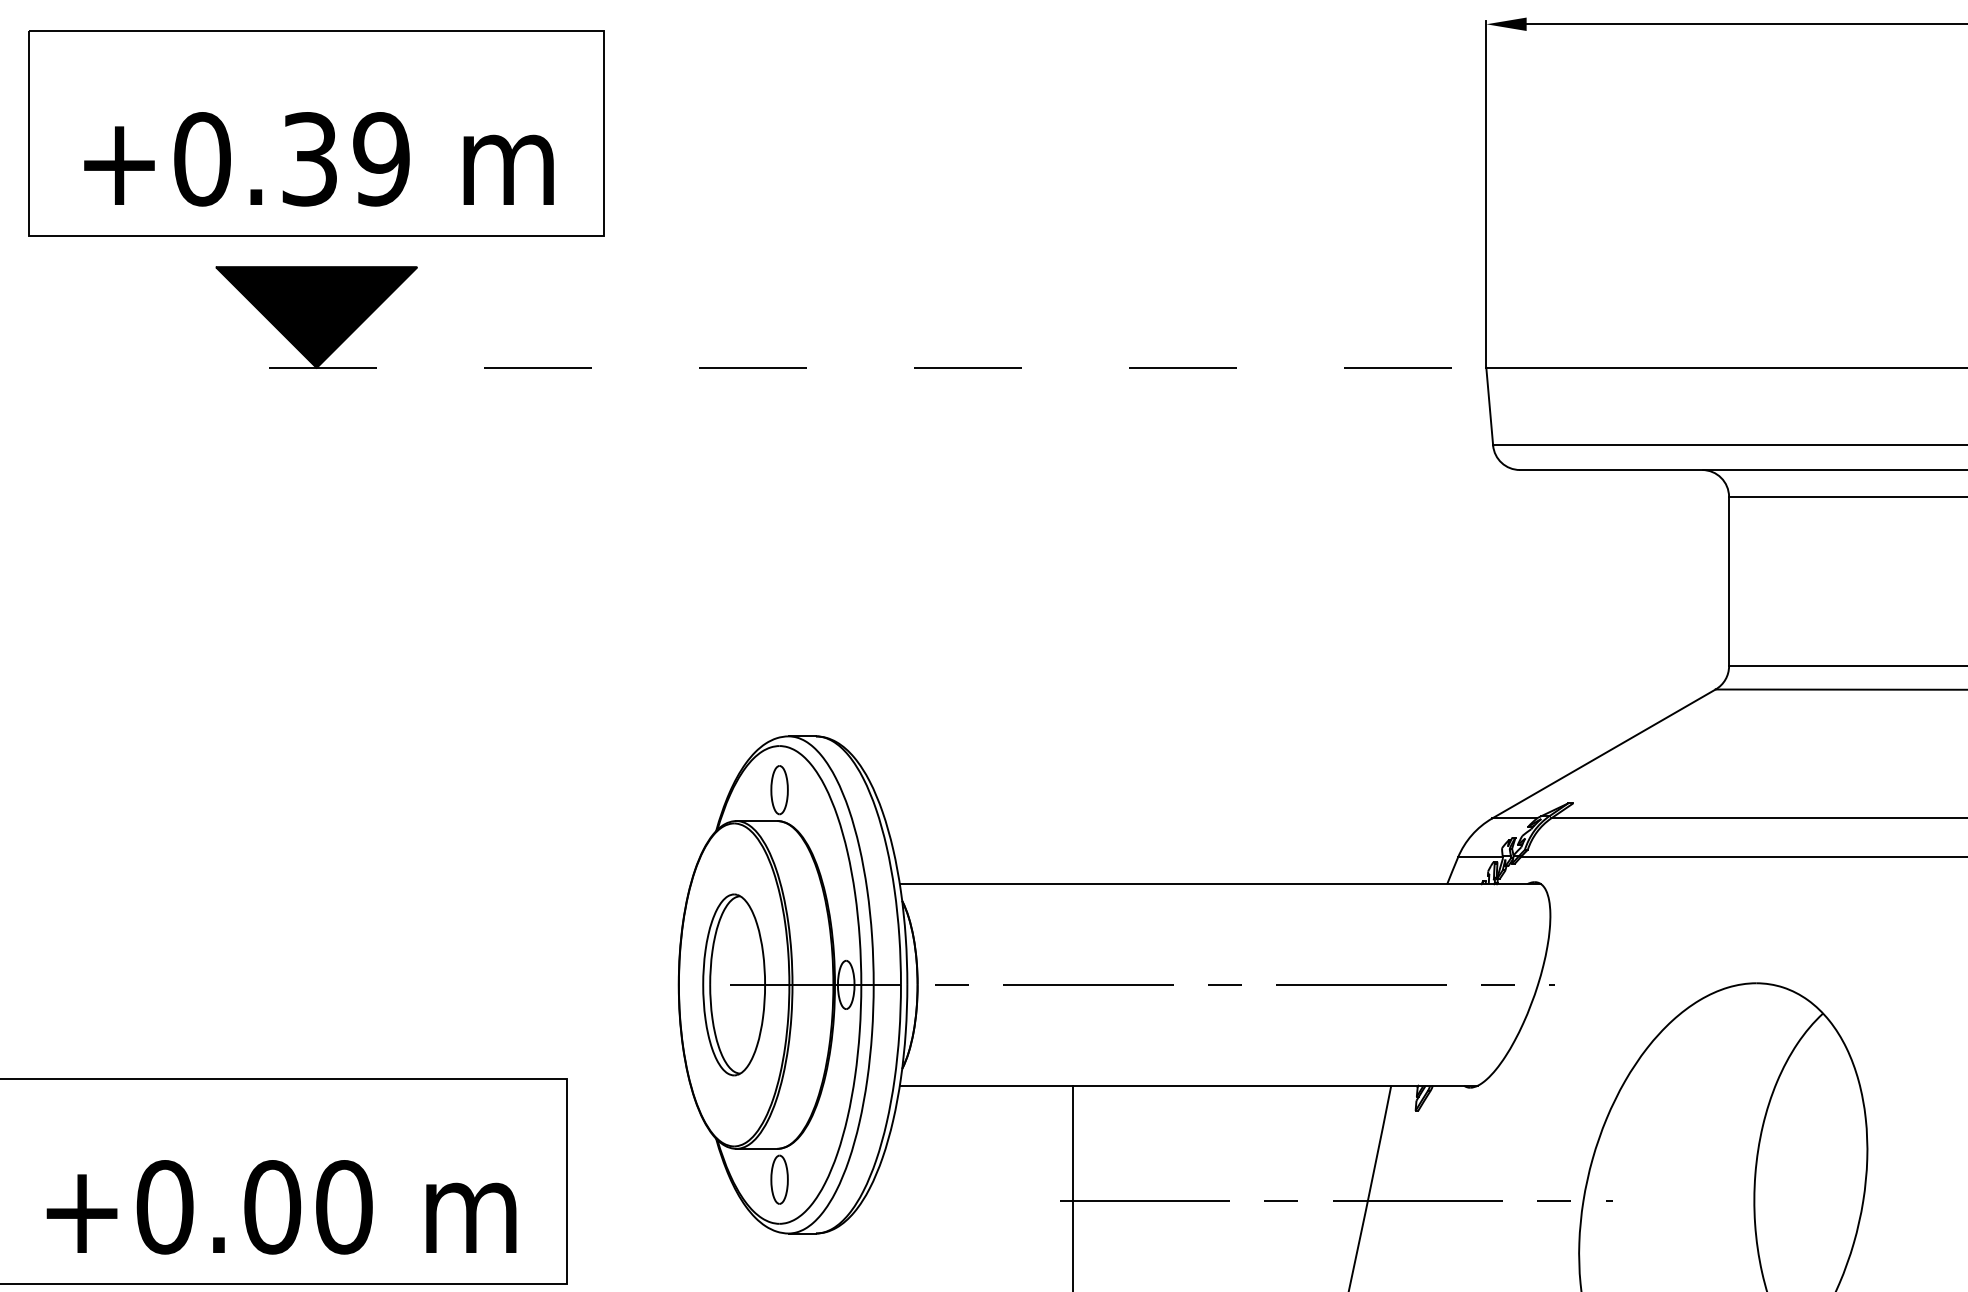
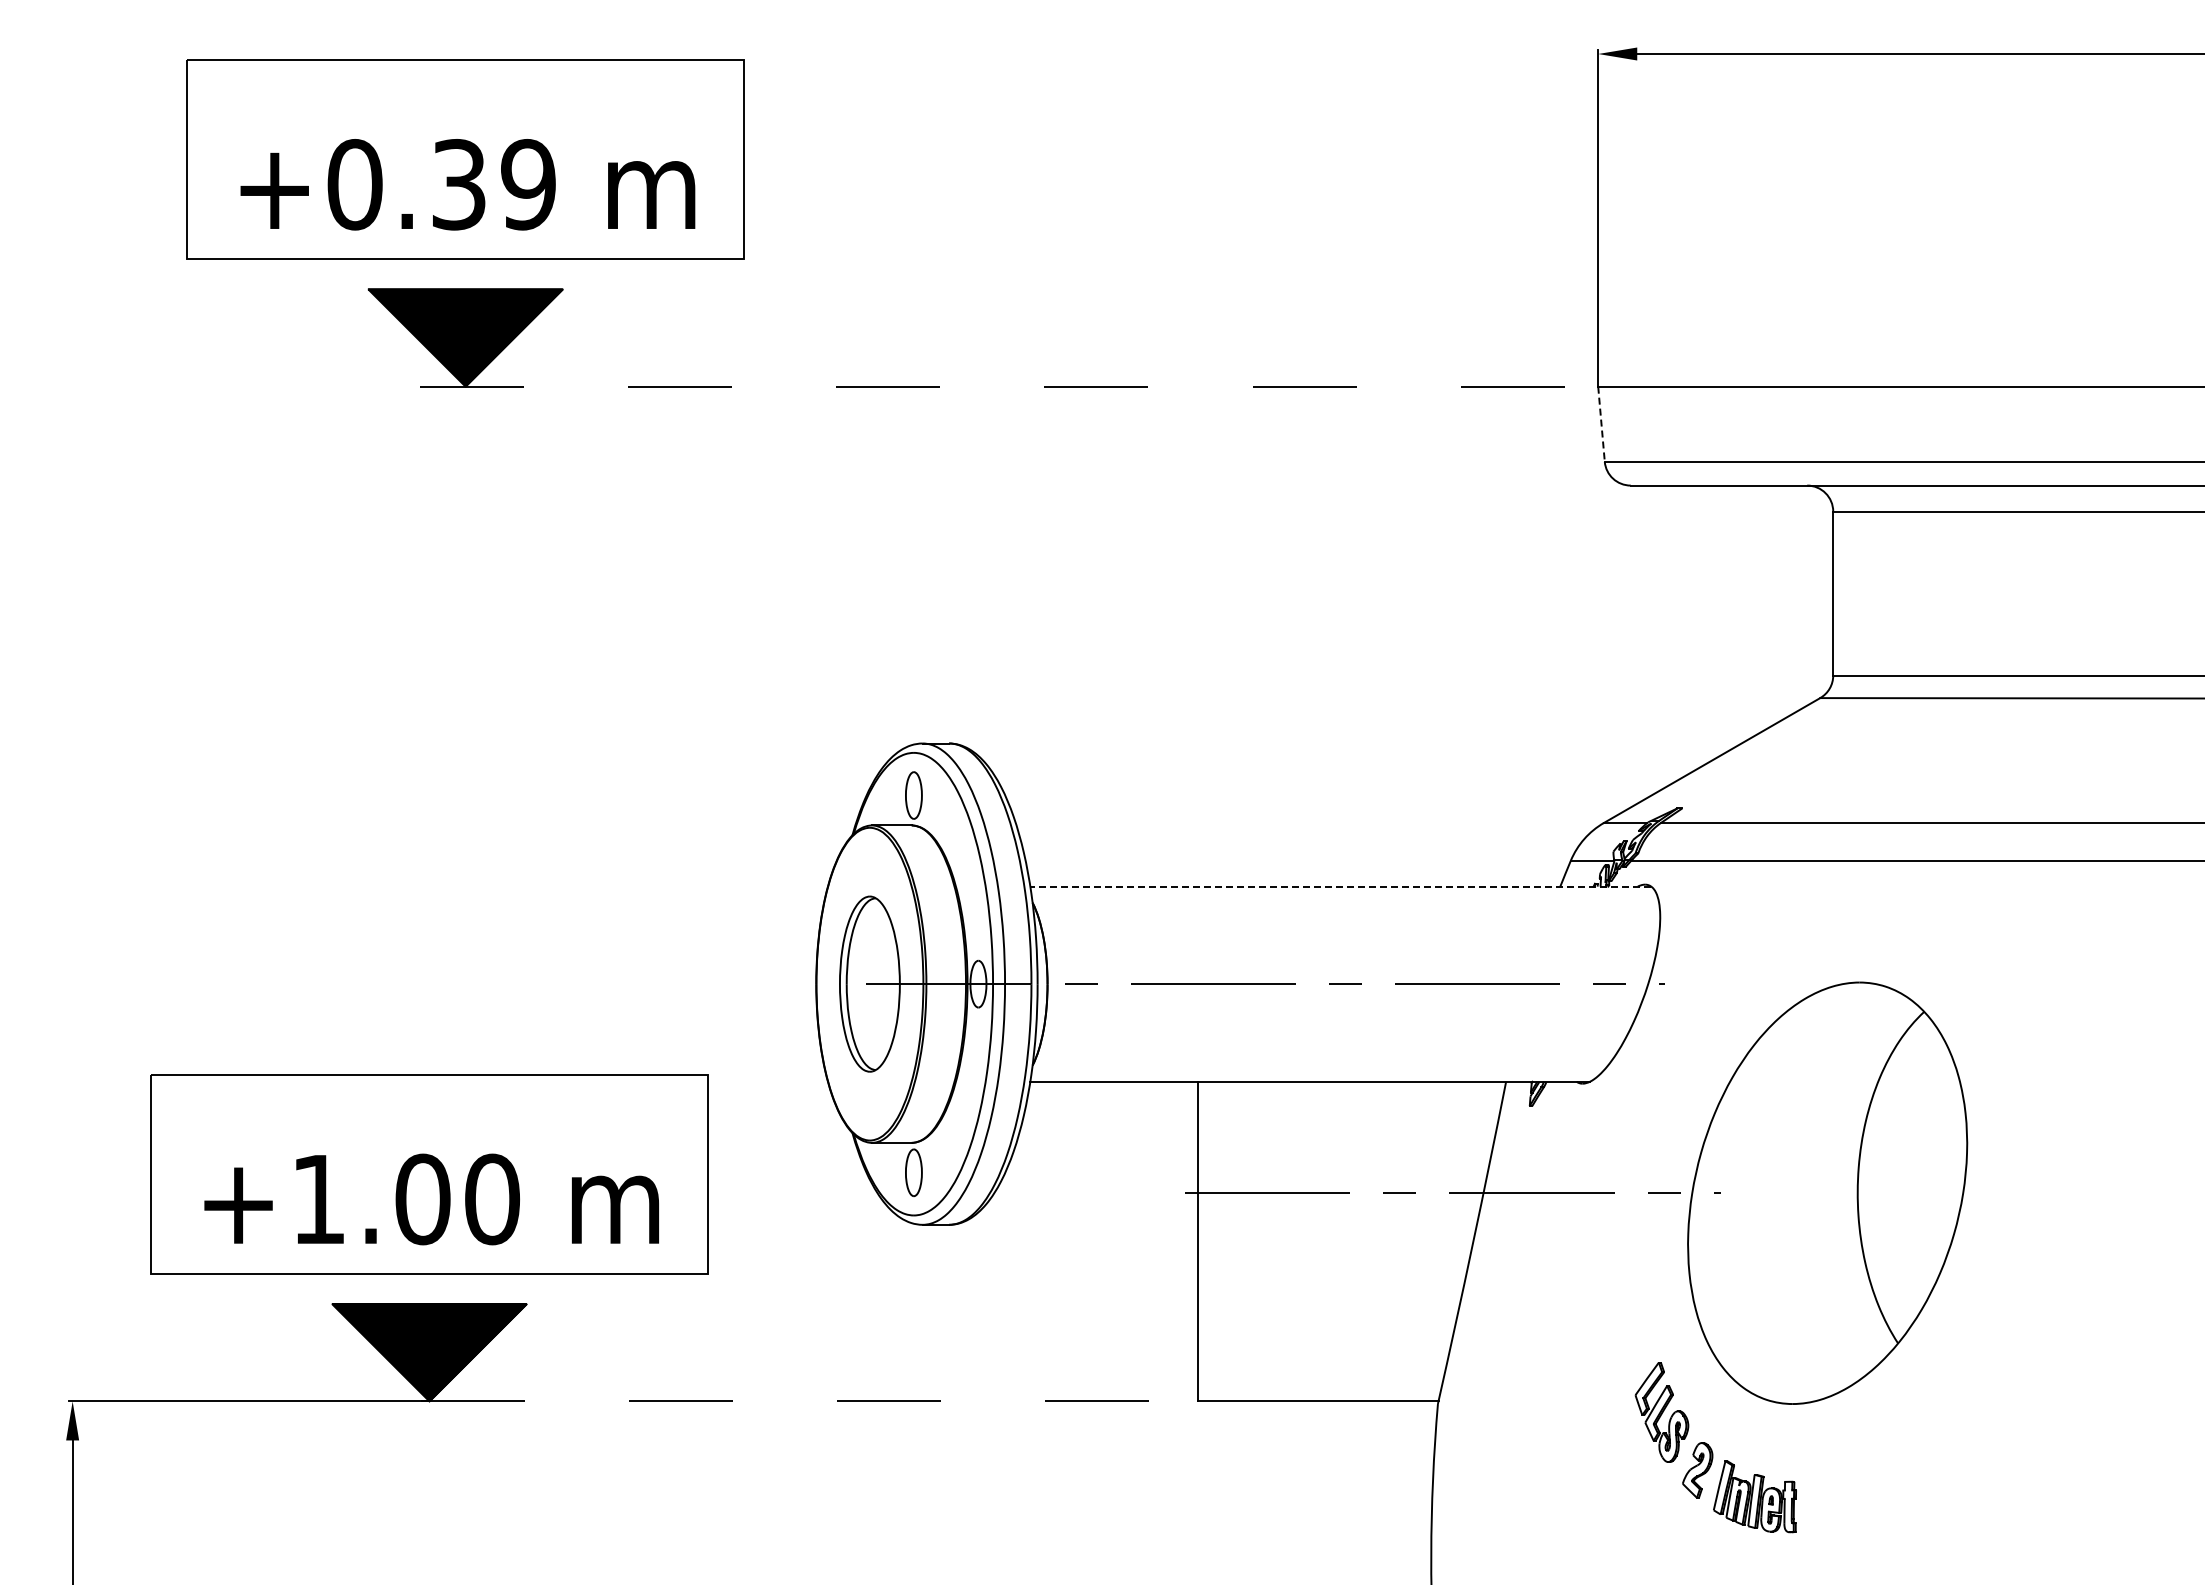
line: (1489, 406) -> (1601, 424), solid -> dashed
line: (1220, 884) -> (1340, 886), solid -> dashed
text: (164, 1207) -> (318, 1199), +0.00 -> +1.00

